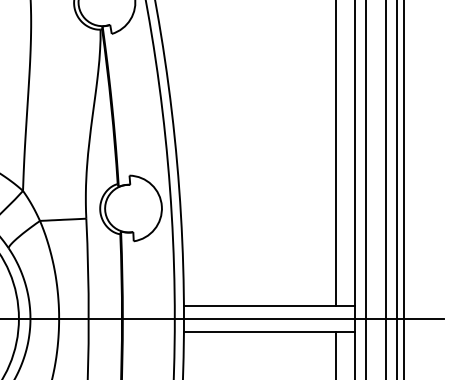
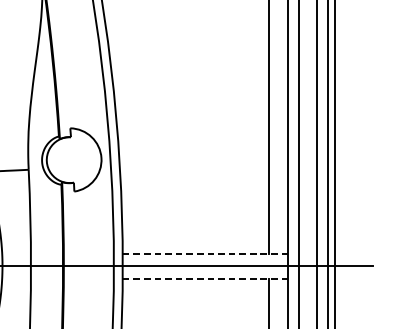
line: (269, 305) -> (205, 253), solid -> dashed
line: (269, 331) -> (205, 278), solid -> dashed

